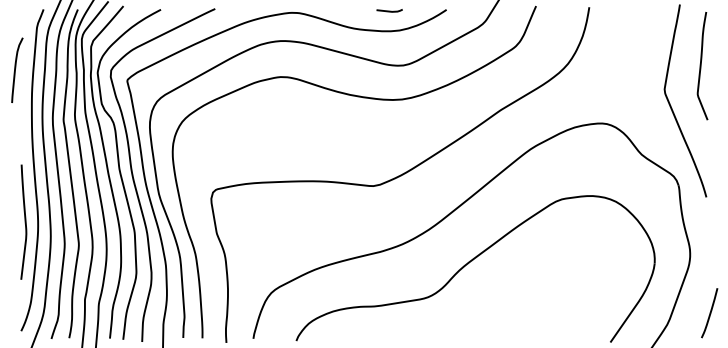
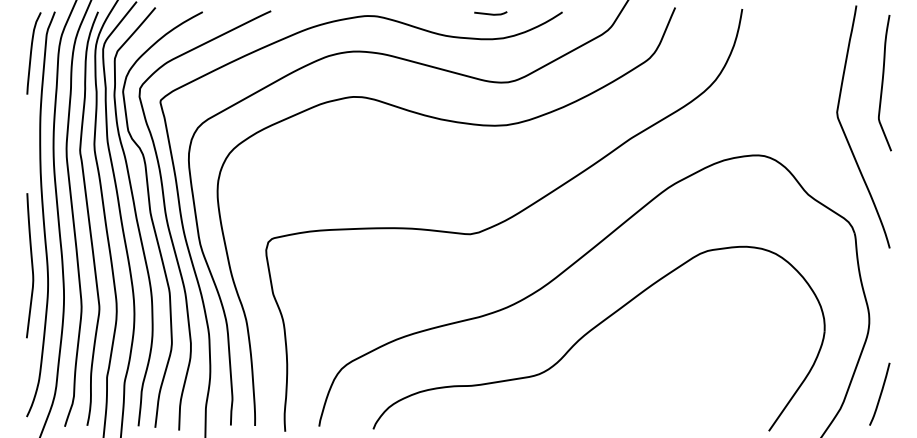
curve: (15, 70) -> (31, 53), moved
curve: (24, 222) -> (31, 265), moved
curve: (710, 312) -> (880, 393), moved

